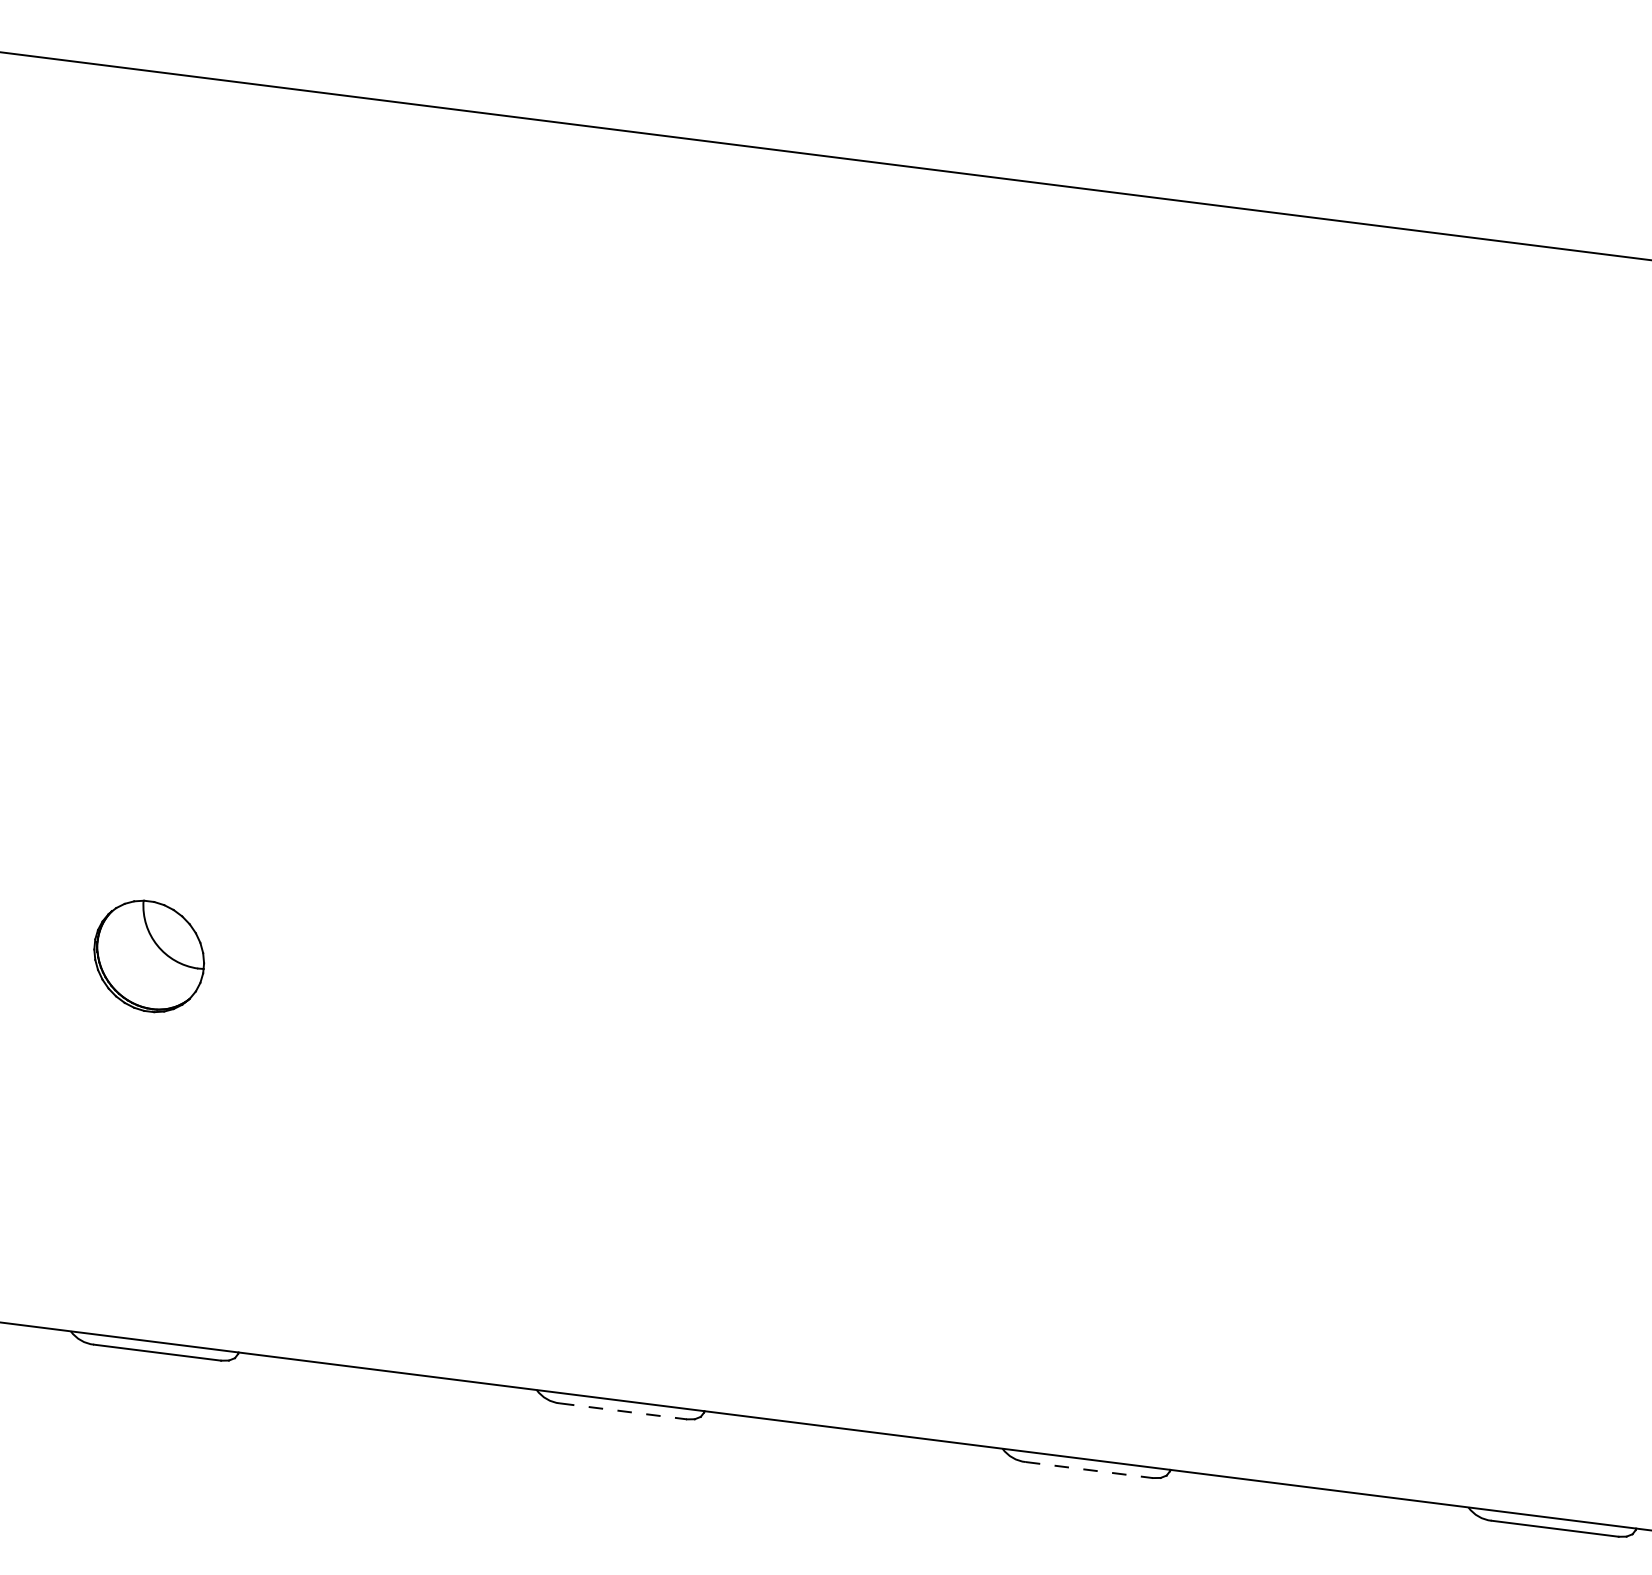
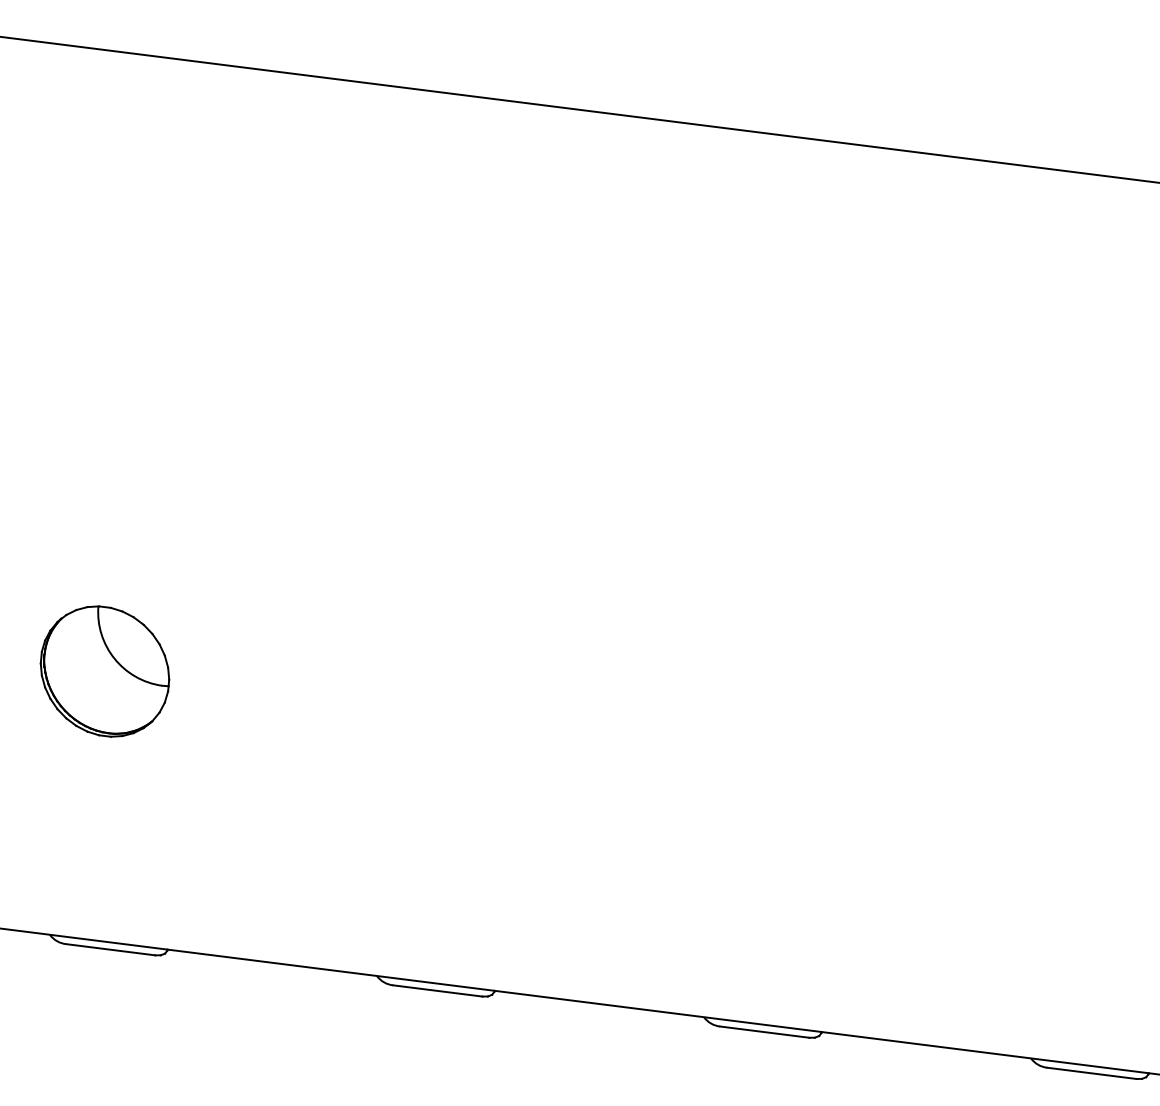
part: (148, 956) -> (104, 671), size x1.67
line: (623, 1411) -> (437, 991), dashed -> solid
line: (1089, 1470) -> (764, 1032), dashed -> solid

